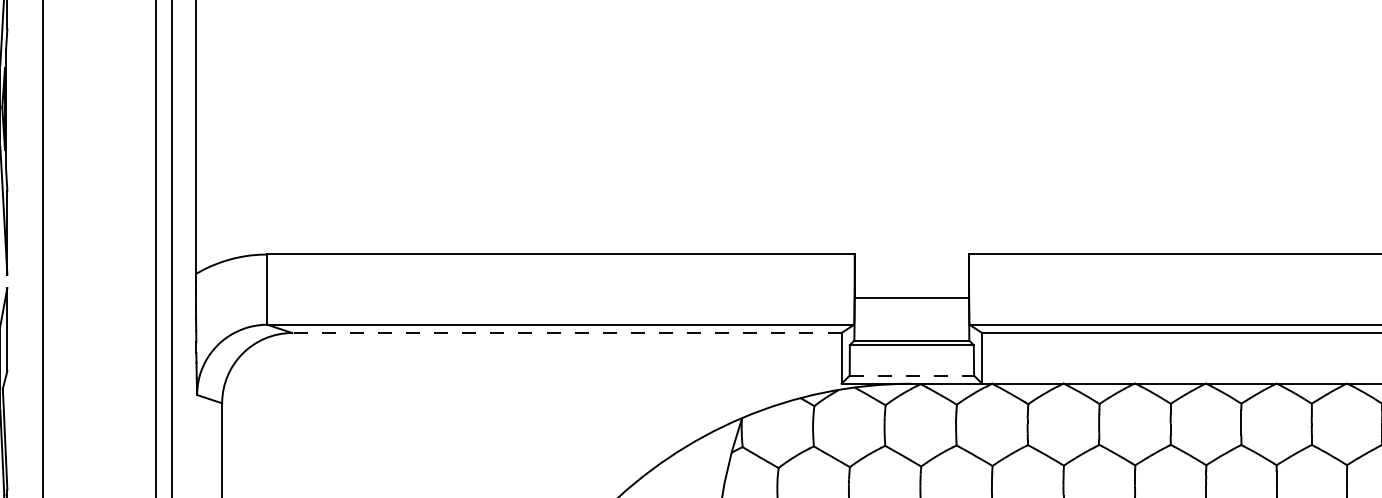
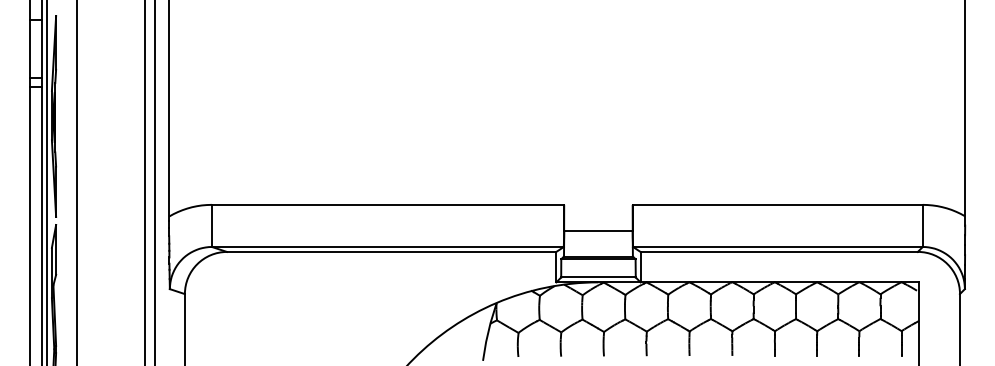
line: (566, 332) -> (391, 251), dashed -> solid
line: (911, 375) -> (598, 277), dashed -> solid

